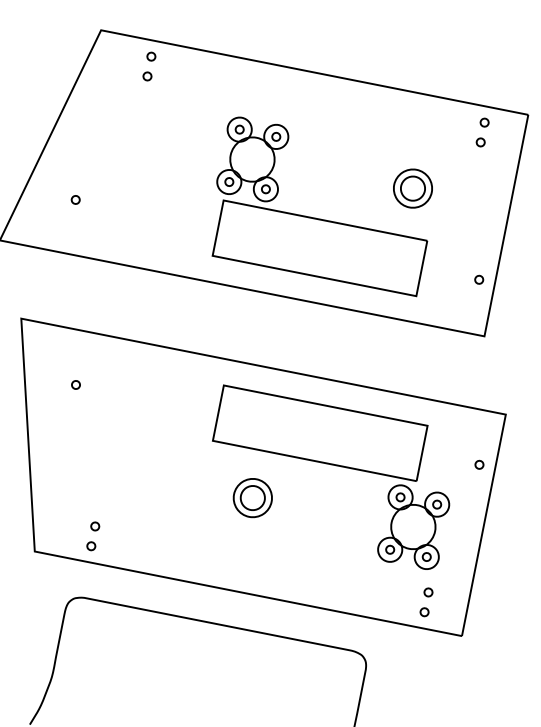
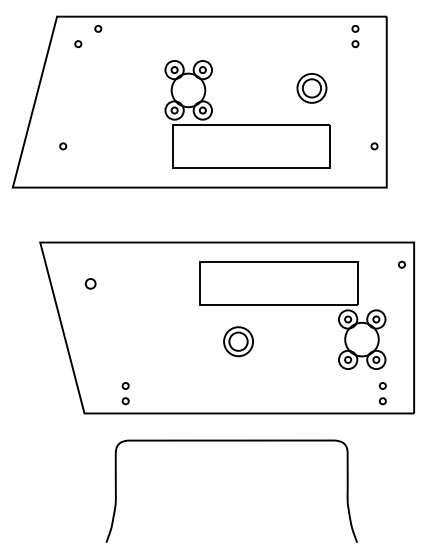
part: (147, 76) -> (78, 44), moved
part: (75, 384) -> (90, 283), size x1.6
part: (478, 464) -> (401, 264), moved

